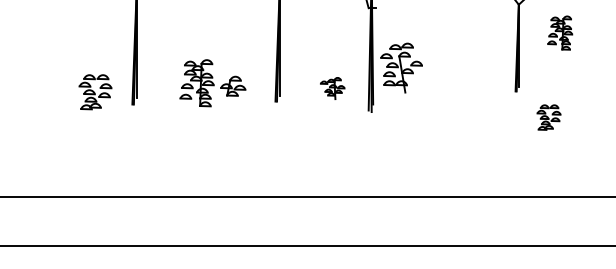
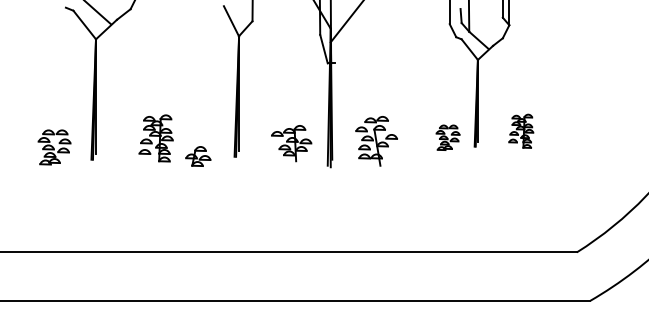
part: (560, 32) -> (521, 130), moved
part: (401, 68) -> (376, 141), moved
part: (233, 86) -> (198, 156), moved
part: (332, 88) -> (291, 143), size x1.67
part: (548, 117) -> (447, 137), moved

